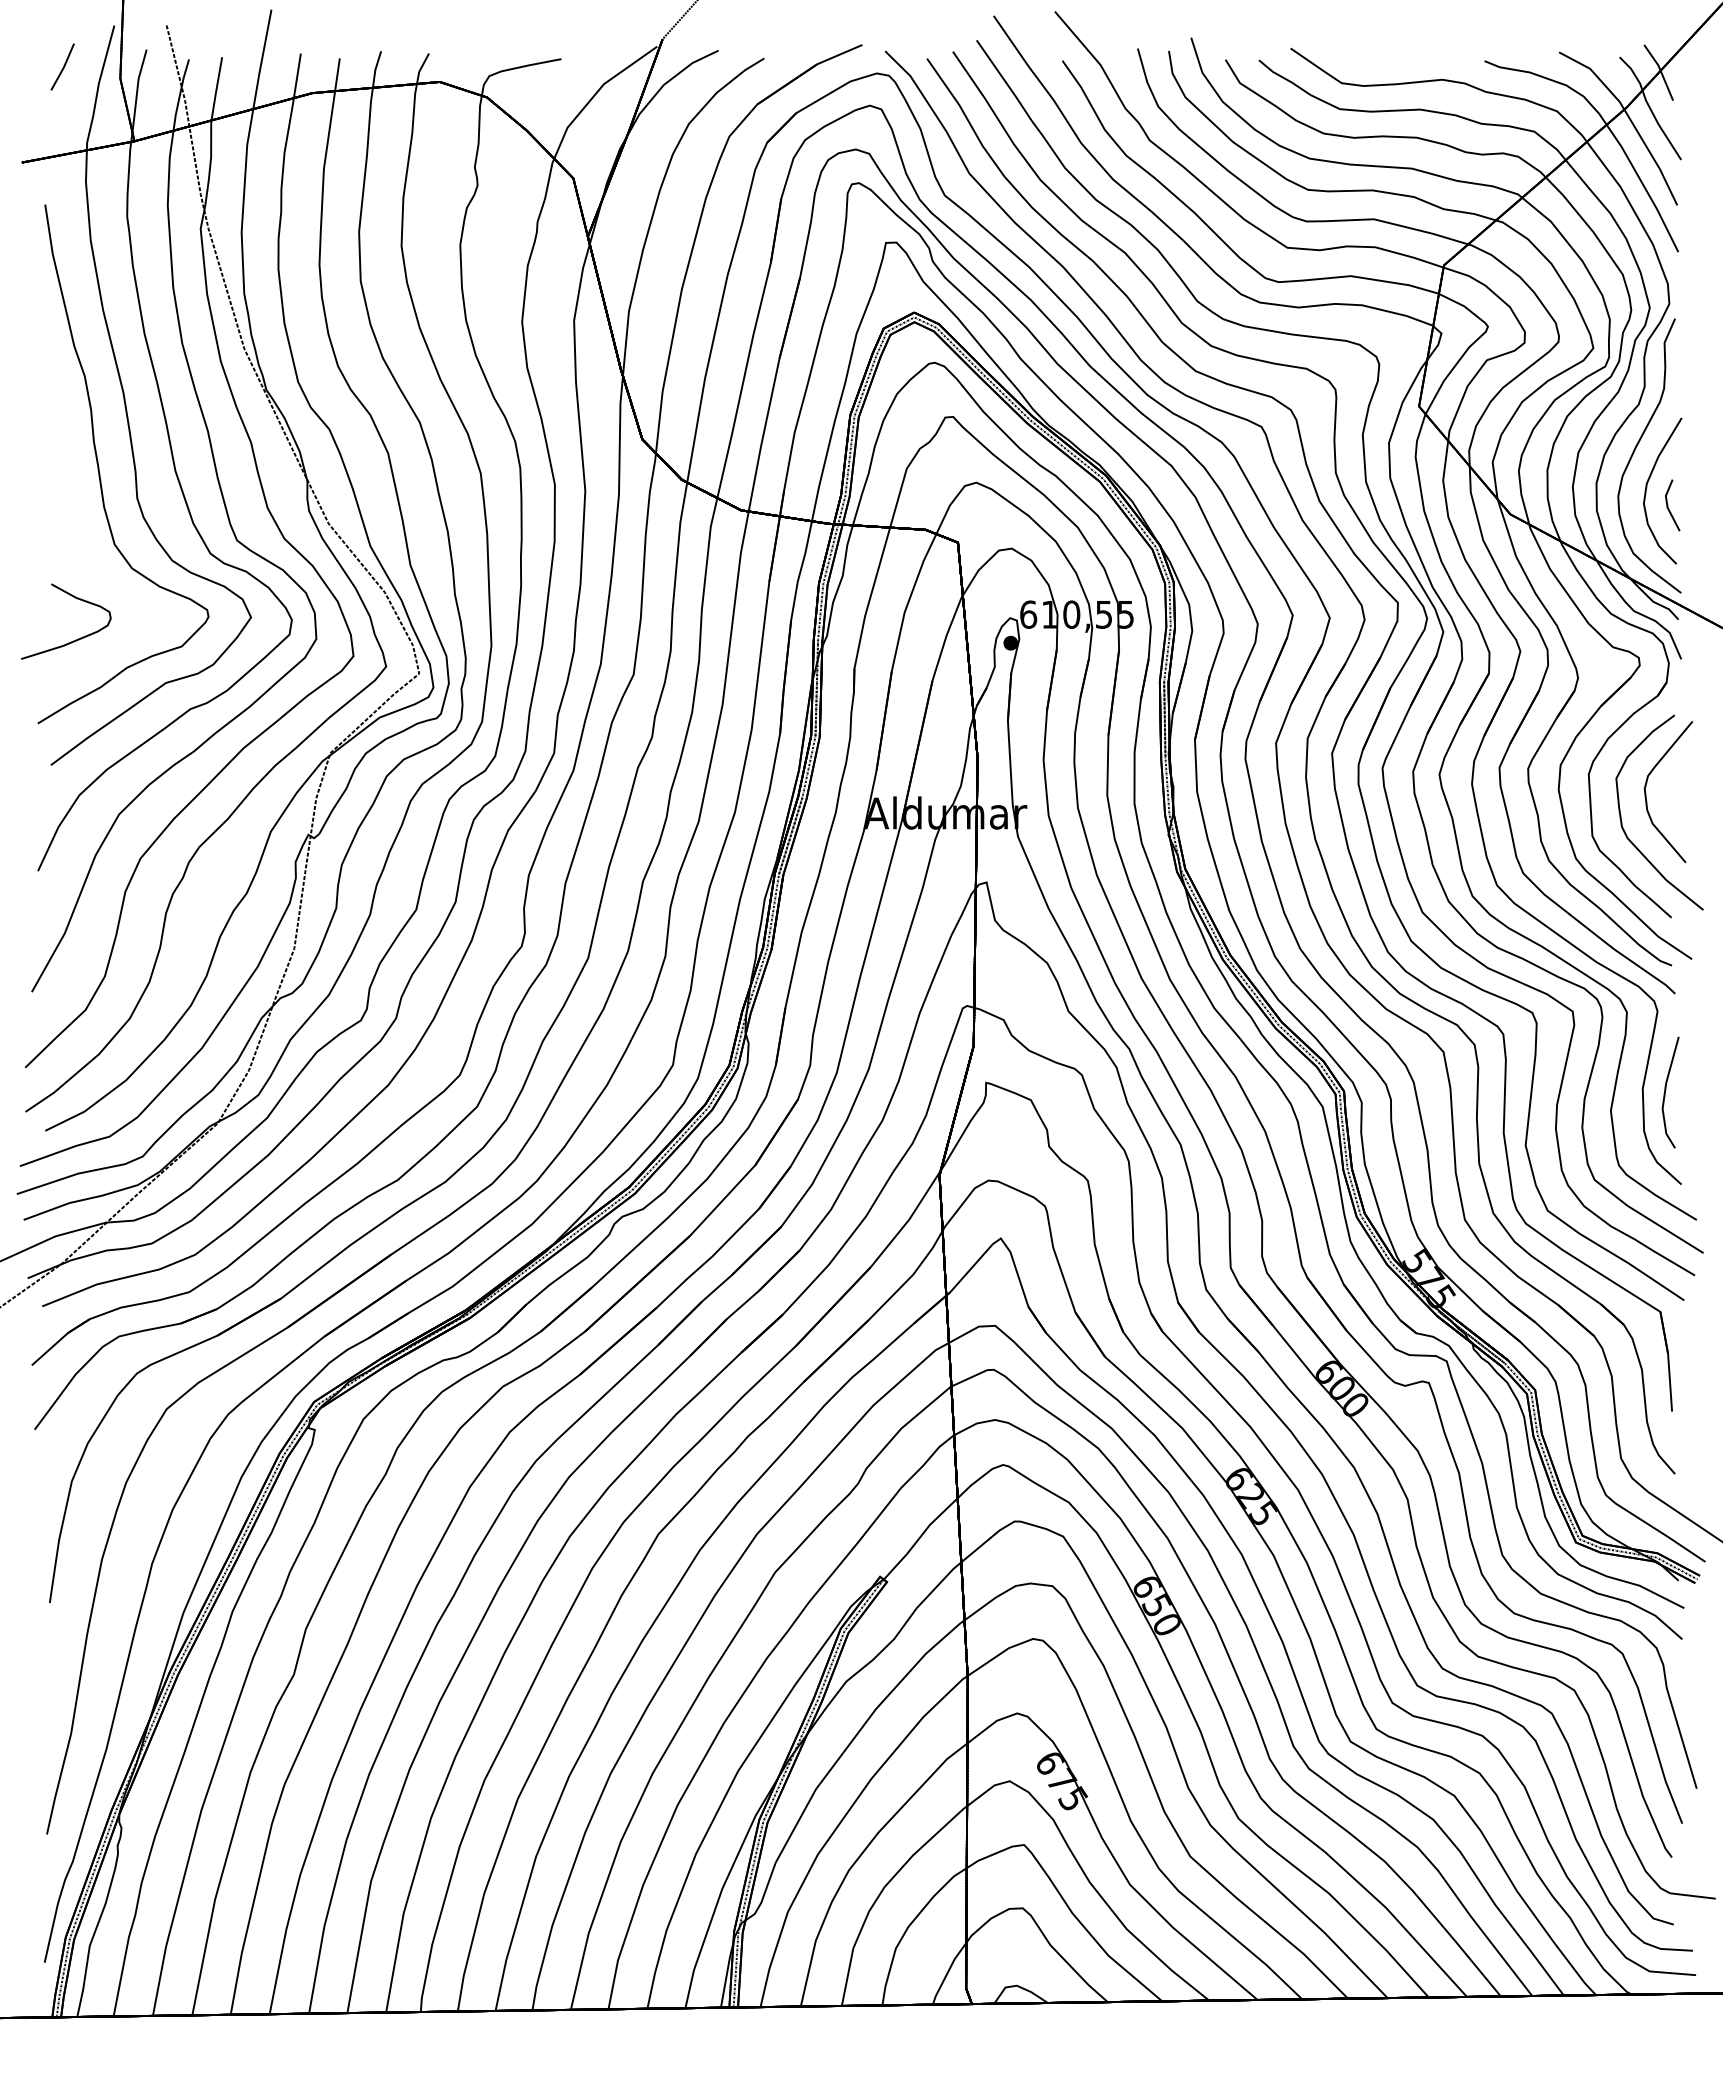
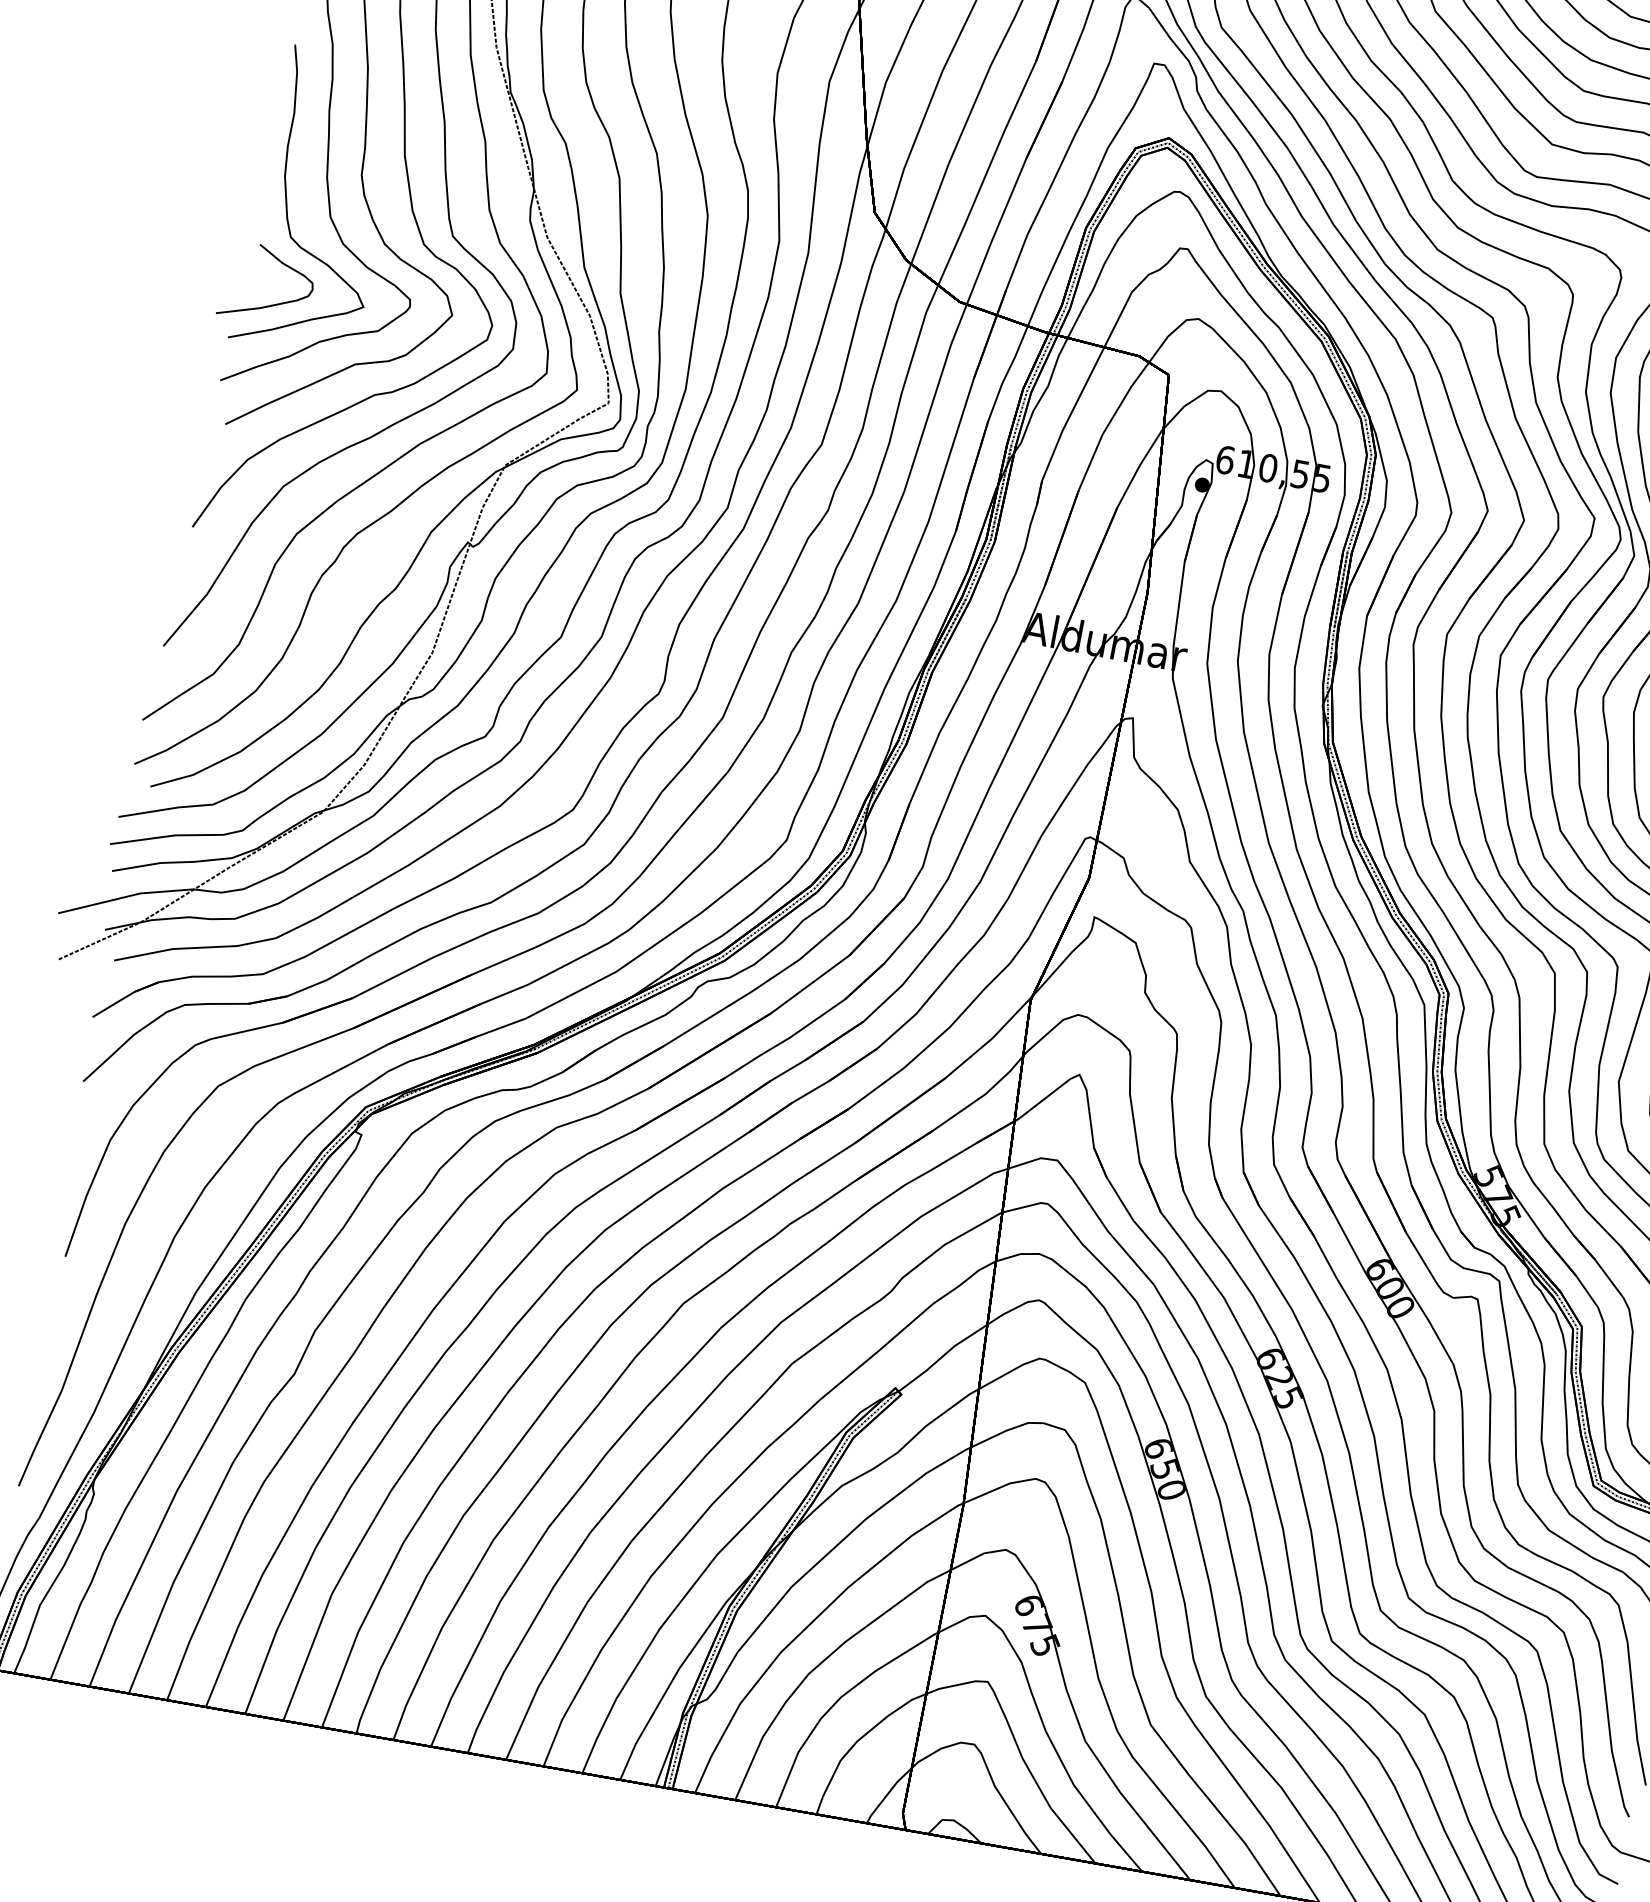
part: (70, 538) -> (287, 202), added

